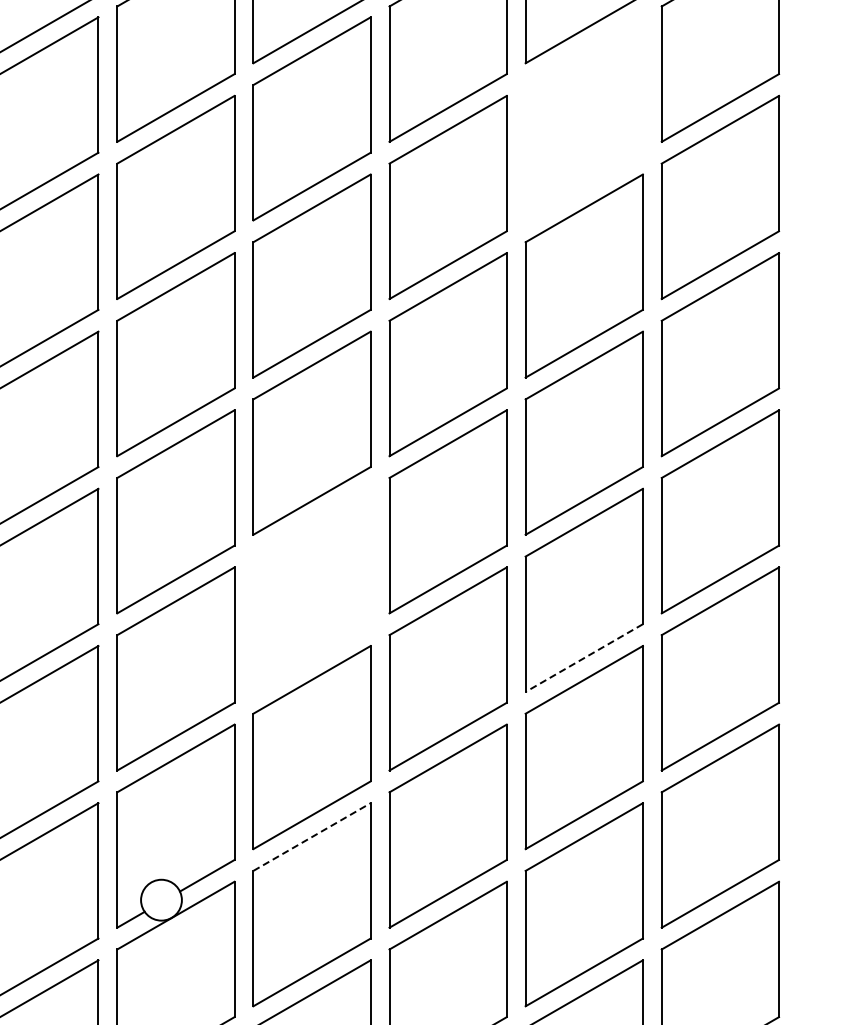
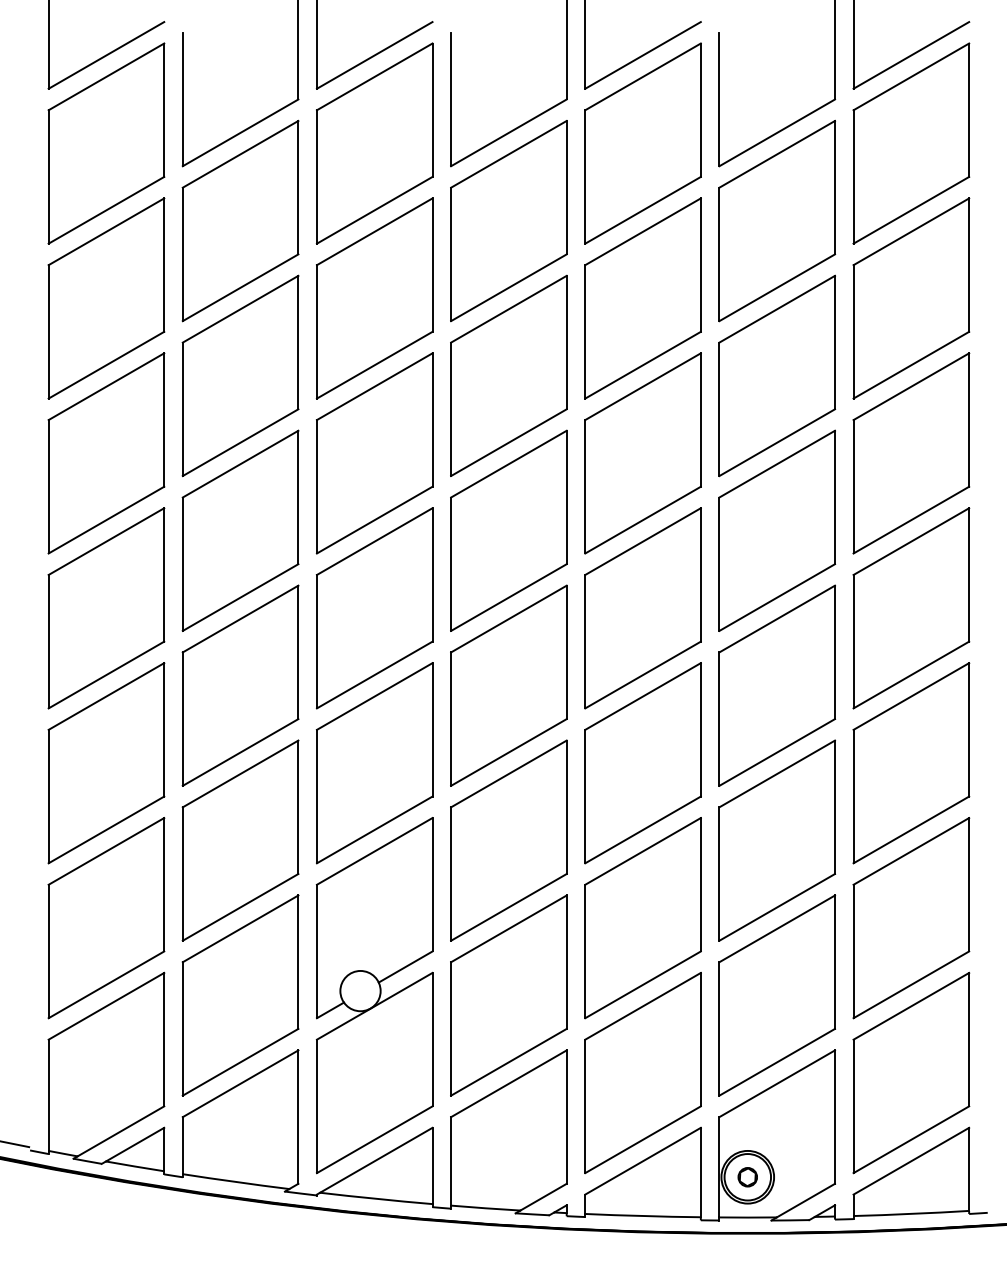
part: (584, 118) -> (777, 220), added
part: (311, 590) -> (508, 685), added
line: (584, 658) -> (777, 752), dashed -> solid
line: (311, 836) -> (508, 928), dashed -> solid

